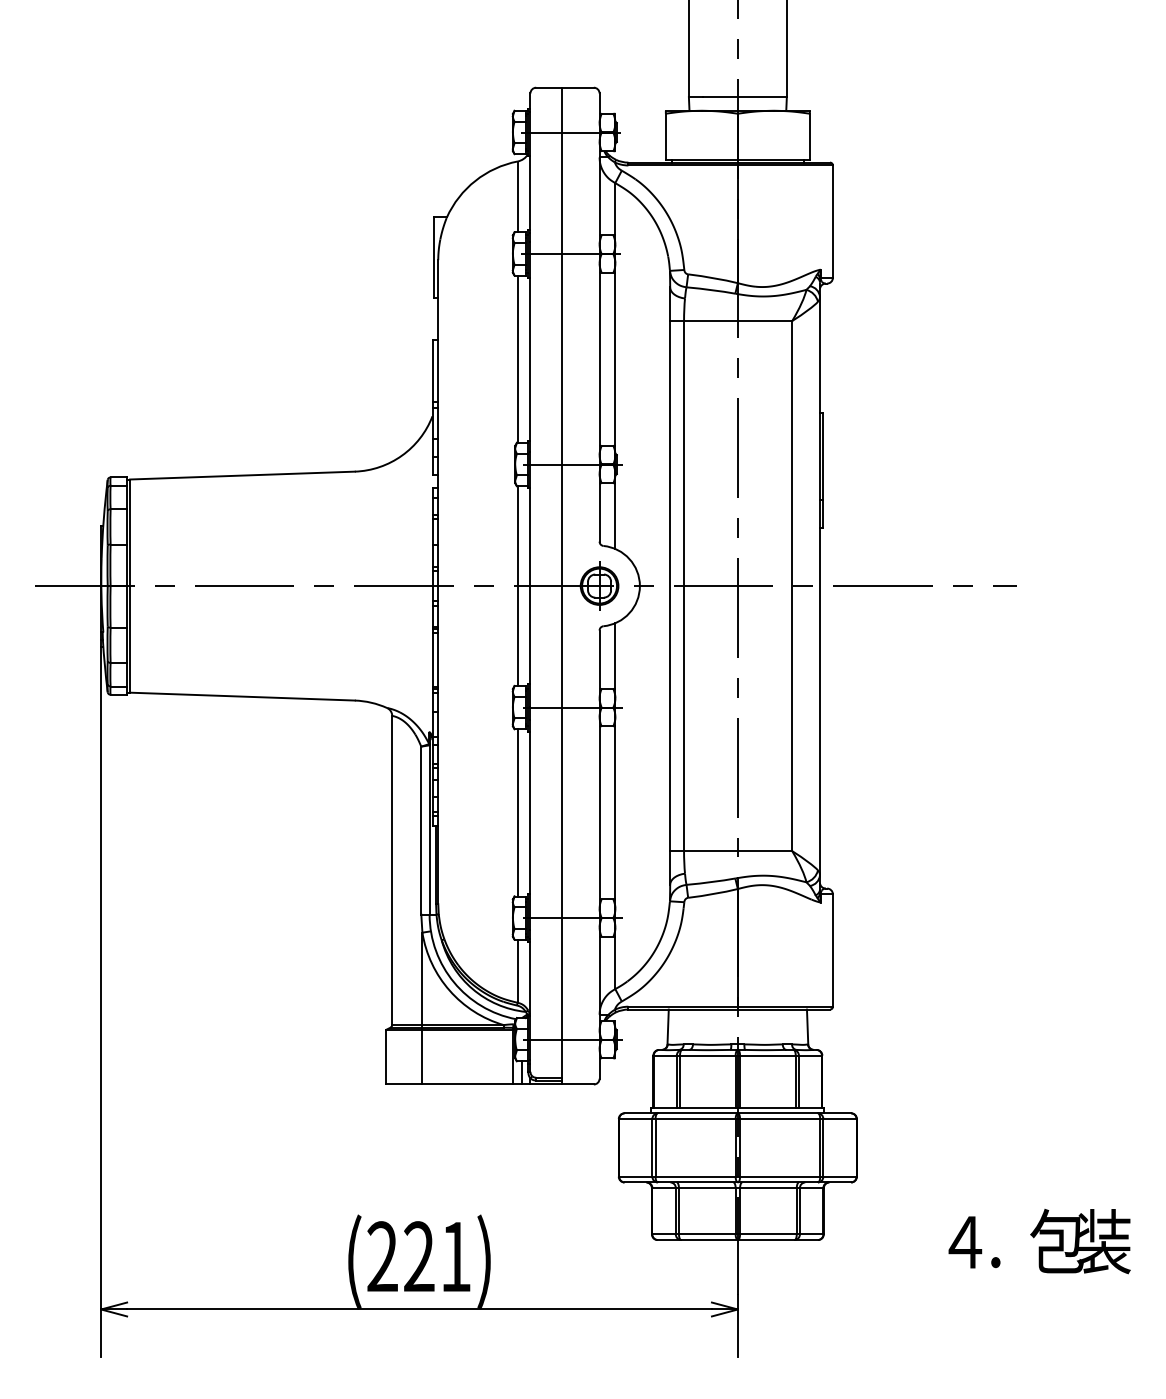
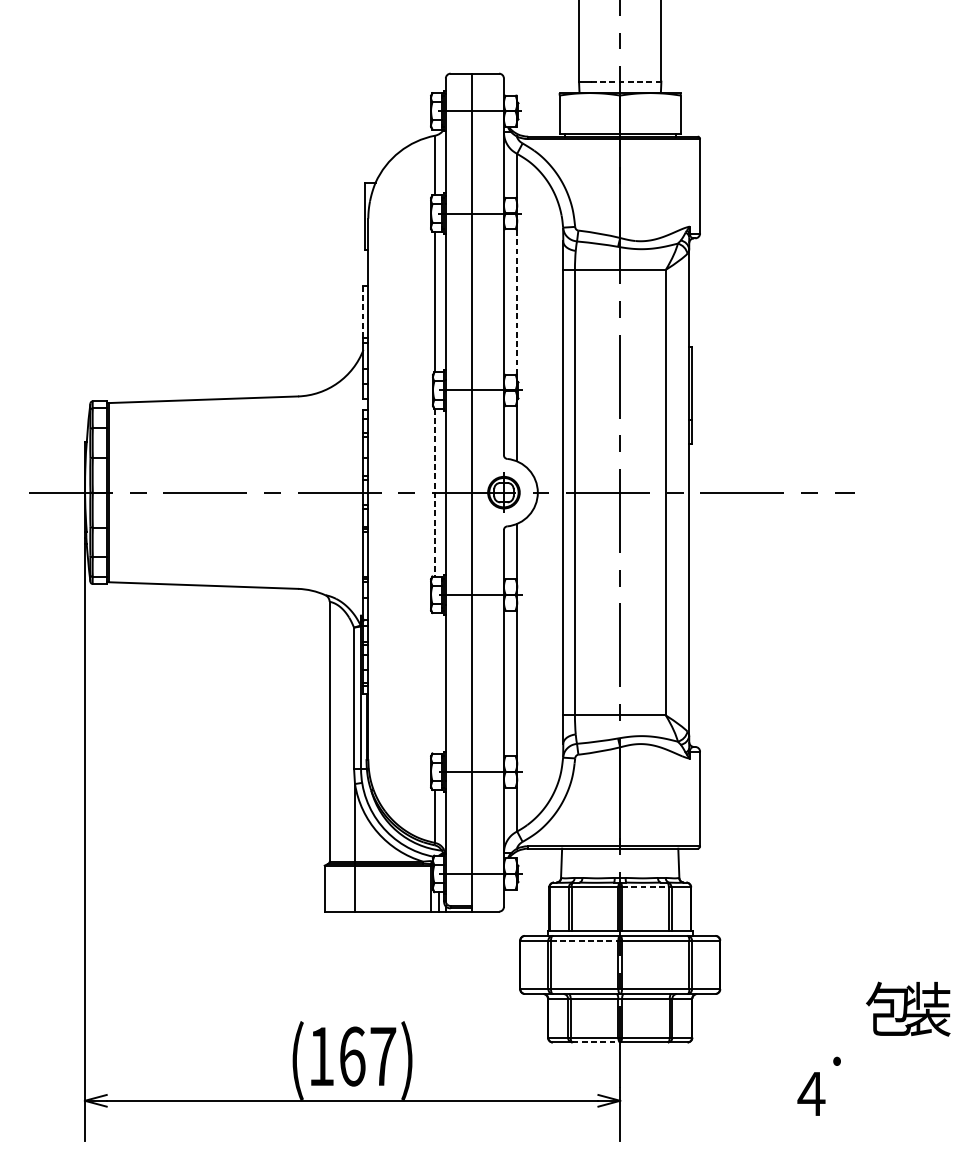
line: (745, 97) -> (626, 81), solid -> dashed
line: (615, 359) -> (517, 302), solid -> dashed
line: (432, 371) -> (363, 312), solid -> dashed
line: (517, 586) -> (434, 493), solid -> dashed
line: (517, 812) -> (434, 682), removed
line: (767, 1055) -> (645, 887), solid -> dashed
line: (696, 1119) -> (585, 941), solid -> dashed
line: (710, 1240) -> (597, 1042), solid -> dashed
text: (1080, 1241) -> (908, 1009), moved
text: (965, 1242) -> (811, 1094), moved
text: (419, 1256) -> (352, 1056), (221) -> (167)

